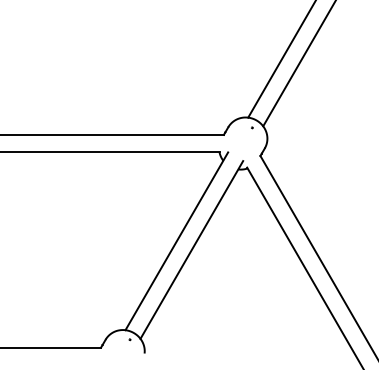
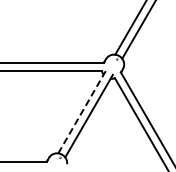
line: (177, 242) -> (82, 112), solid -> dashed

